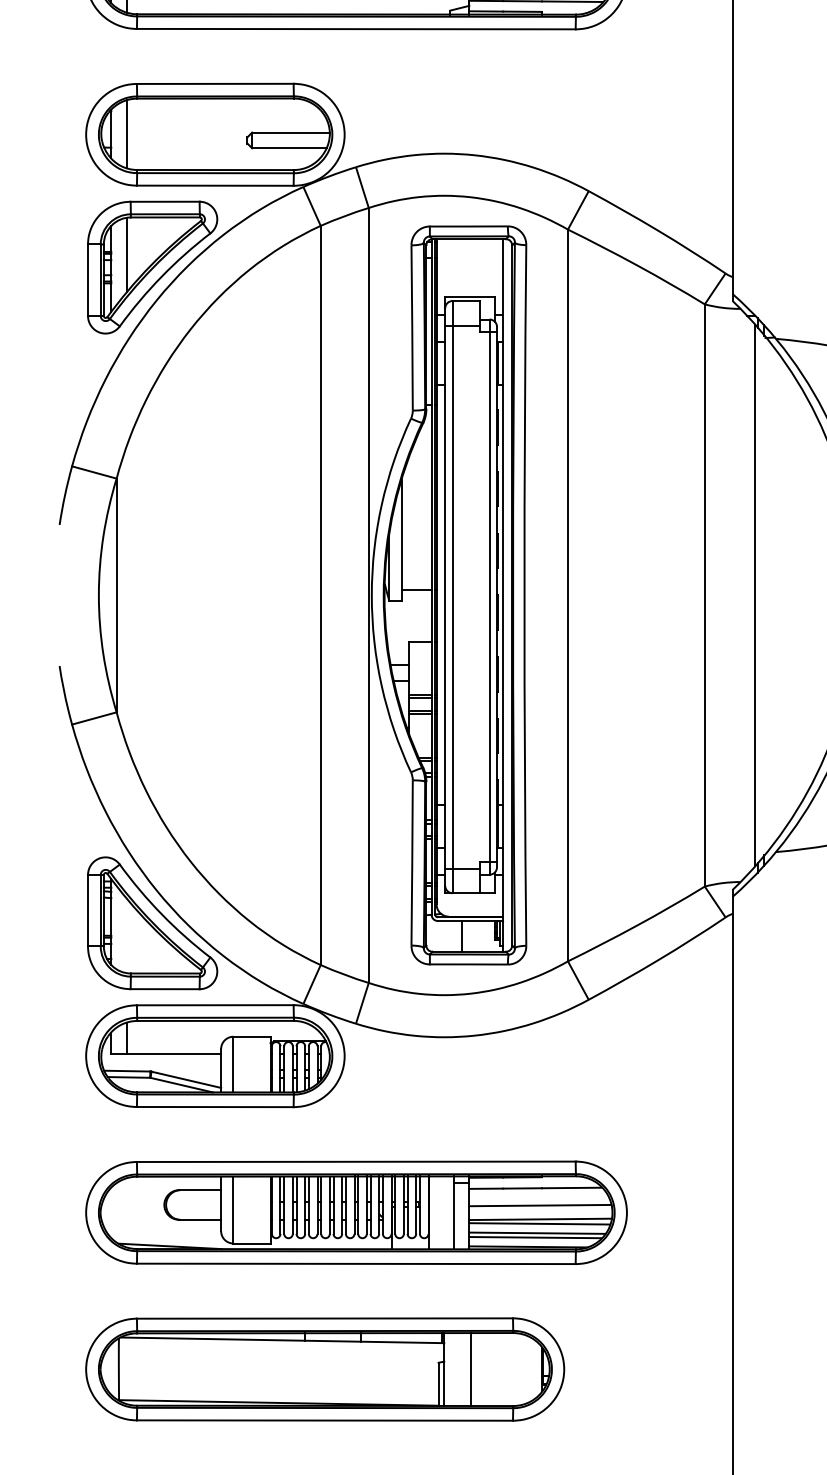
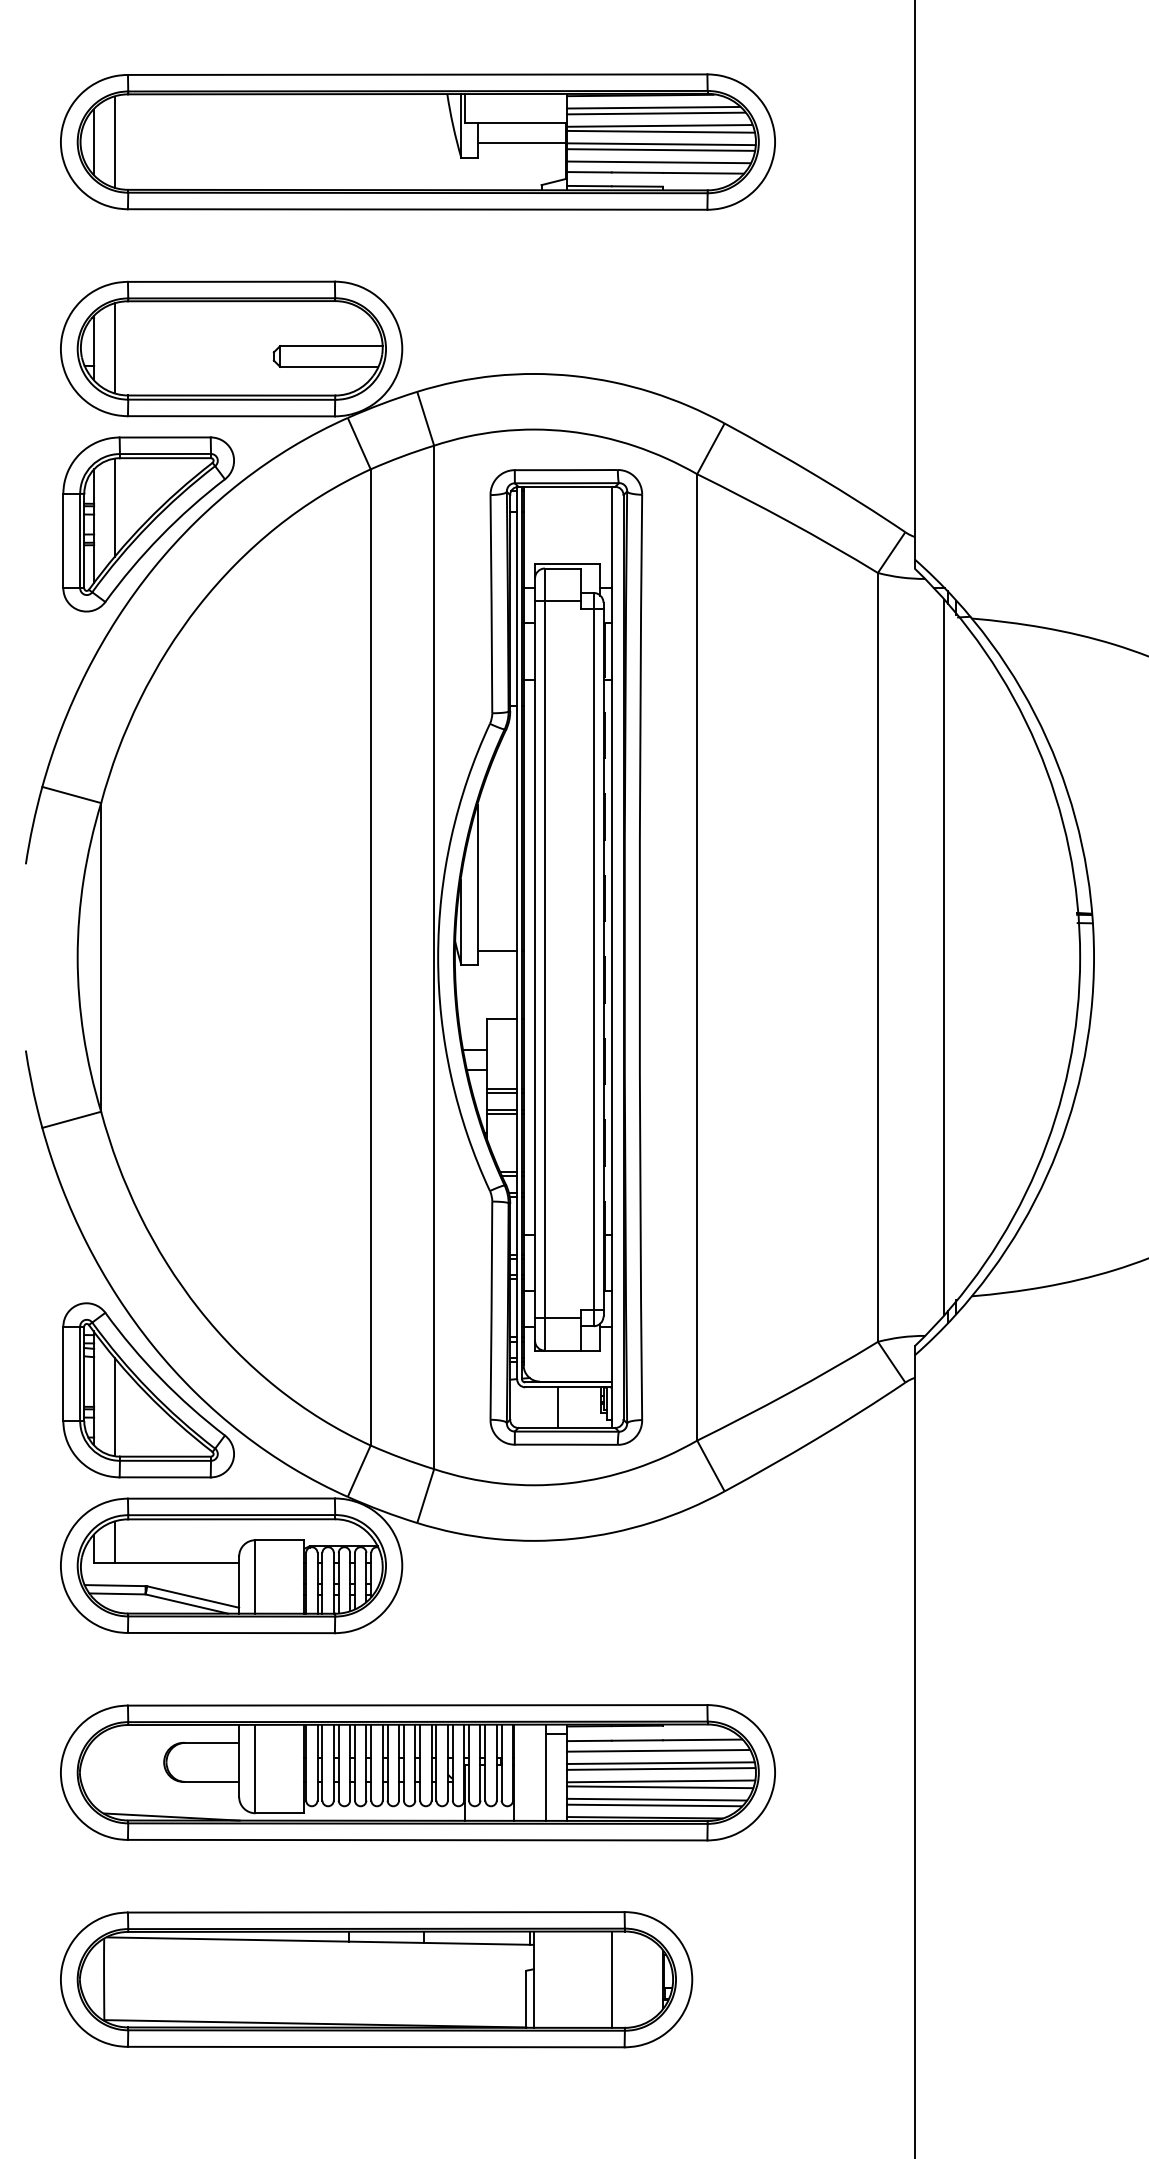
line: (127, 935) -> (115, 1406), added
line: (538, 1195) -> (658, 1750), added
line: (540, 1209) -> (660, 1768), added
line: (471, 1369) -> (611, 1979), moved

